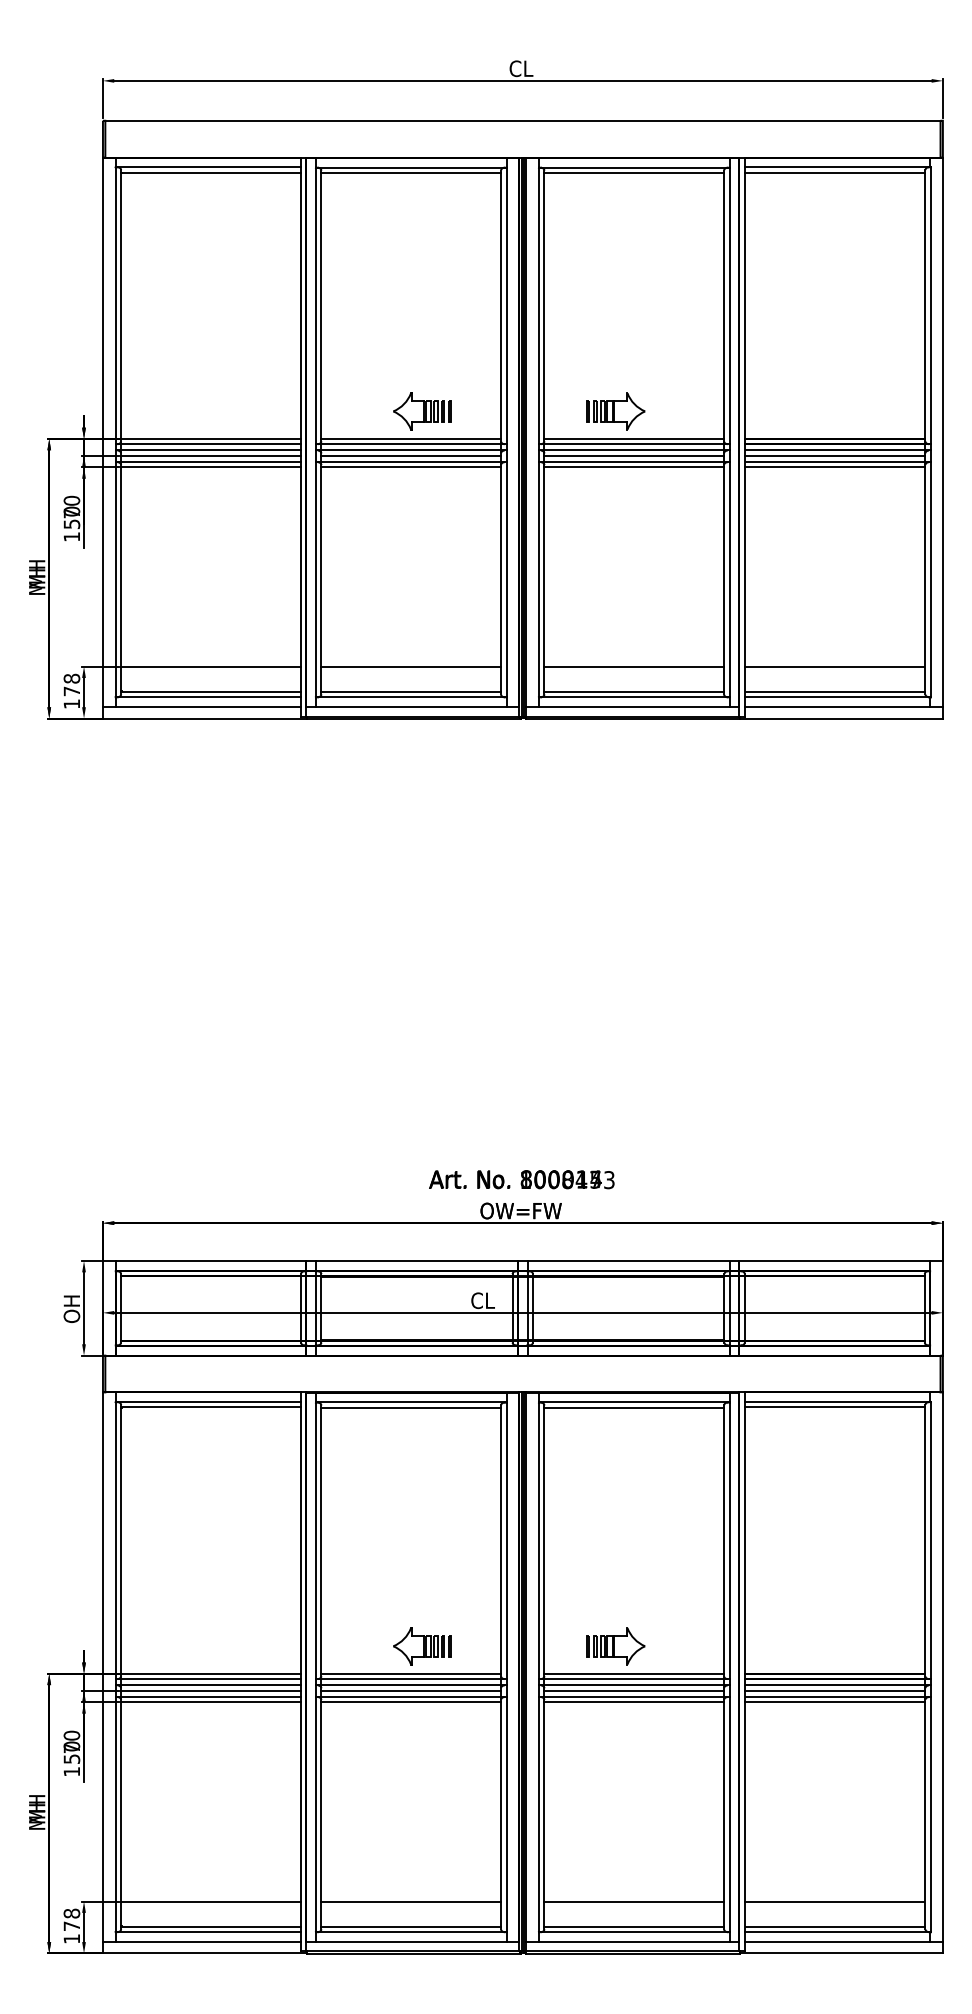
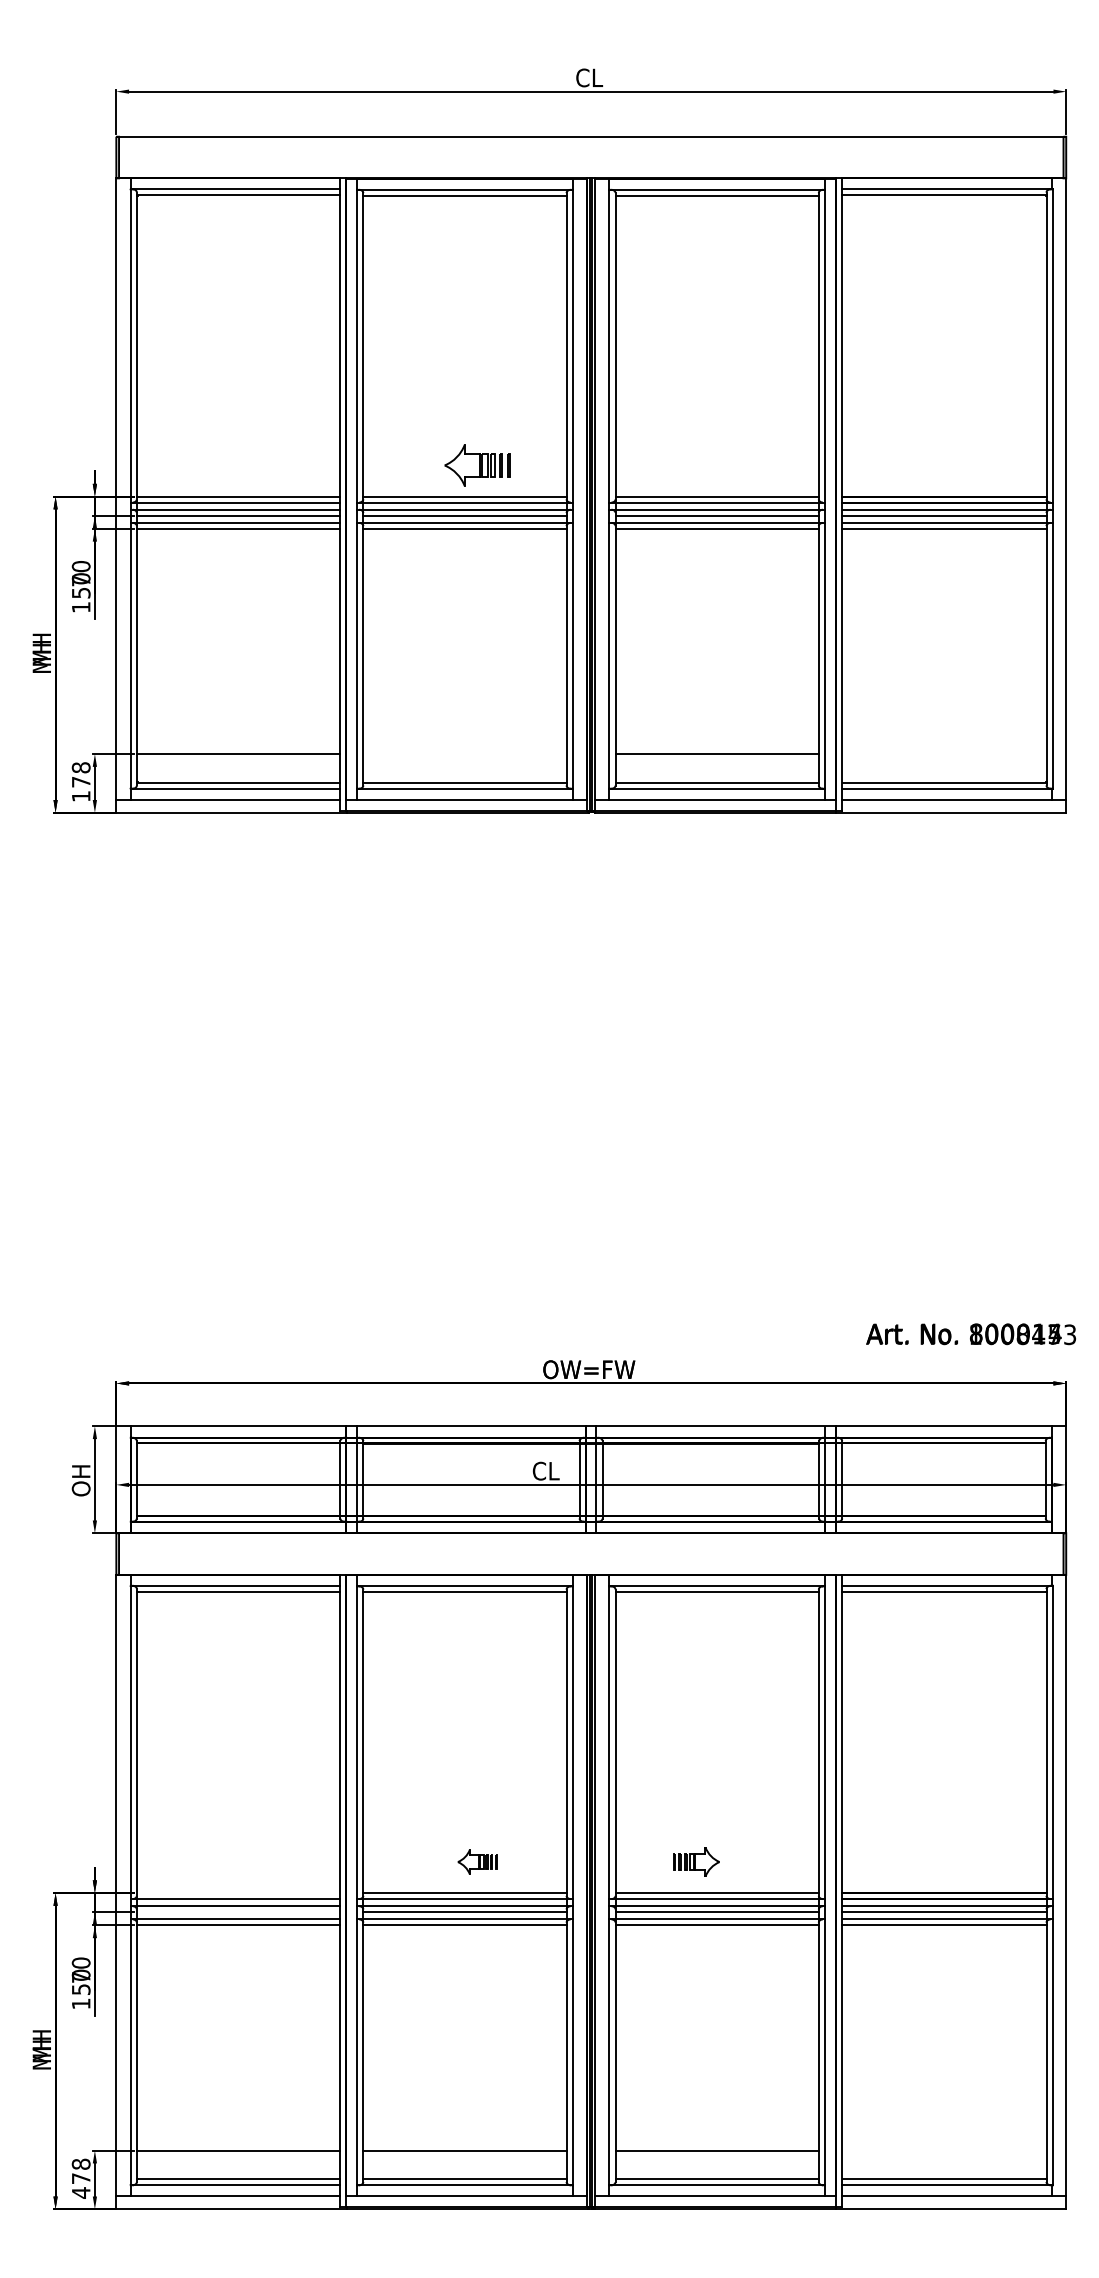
part: (615, 411) -> (695, 465), removed
line: (411, 666) -> (465, 753), removed
line: (834, 666) -> (943, 753), removed
text: (521, 1179) -> (970, 1334), moved
part: (422, 1646) -> (477, 1862), size x0.6
part: (615, 1646) -> (695, 1862), size x0.7
line: (211, 1673) -> (239, 1892), removed
line: (211, 1690) -> (239, 1911), removed
line: (834, 1901) -> (943, 2150), removed
text: (71, 1938) -> (80, 2192), 178 -> 478

